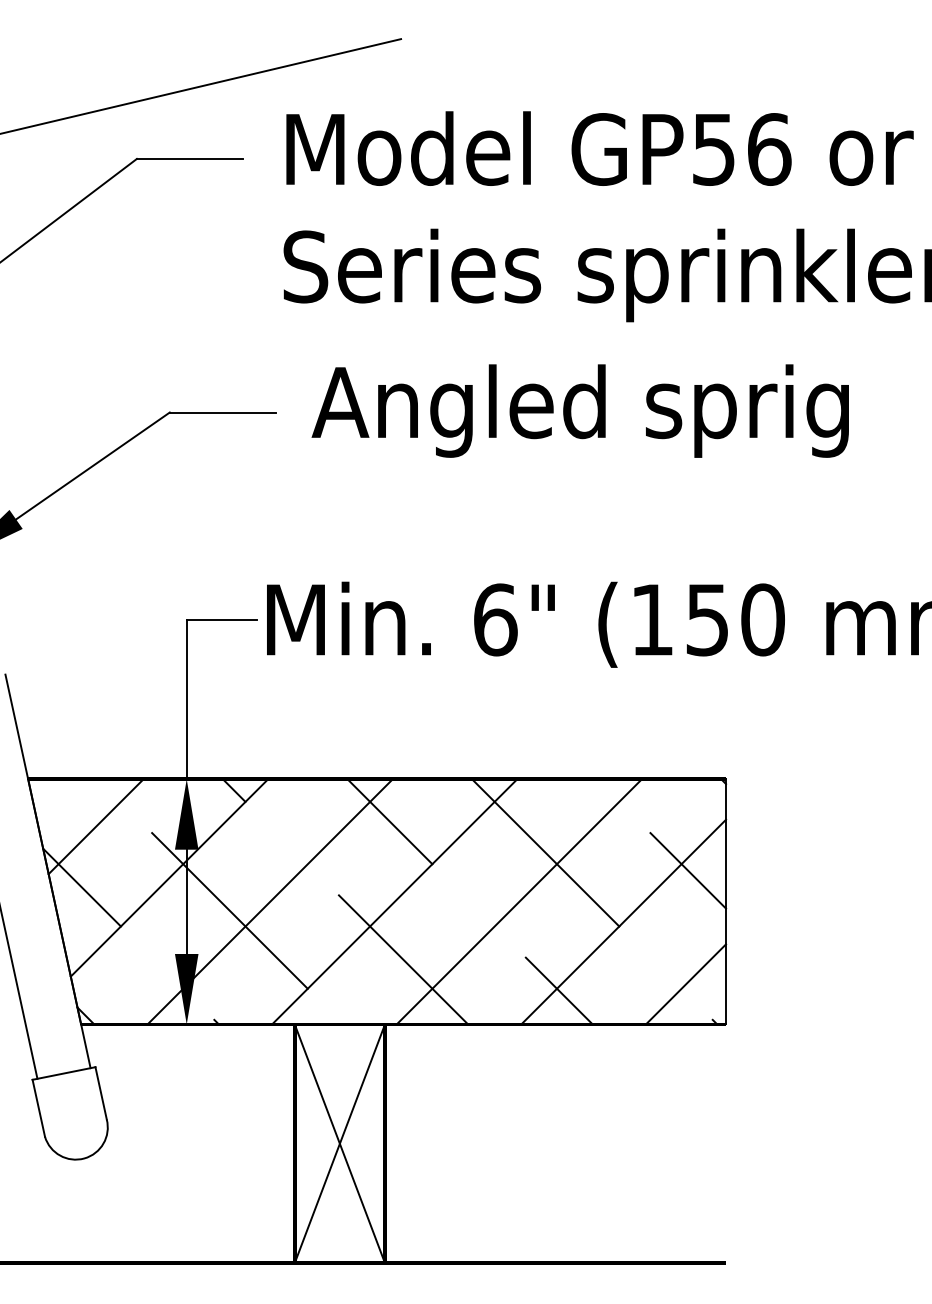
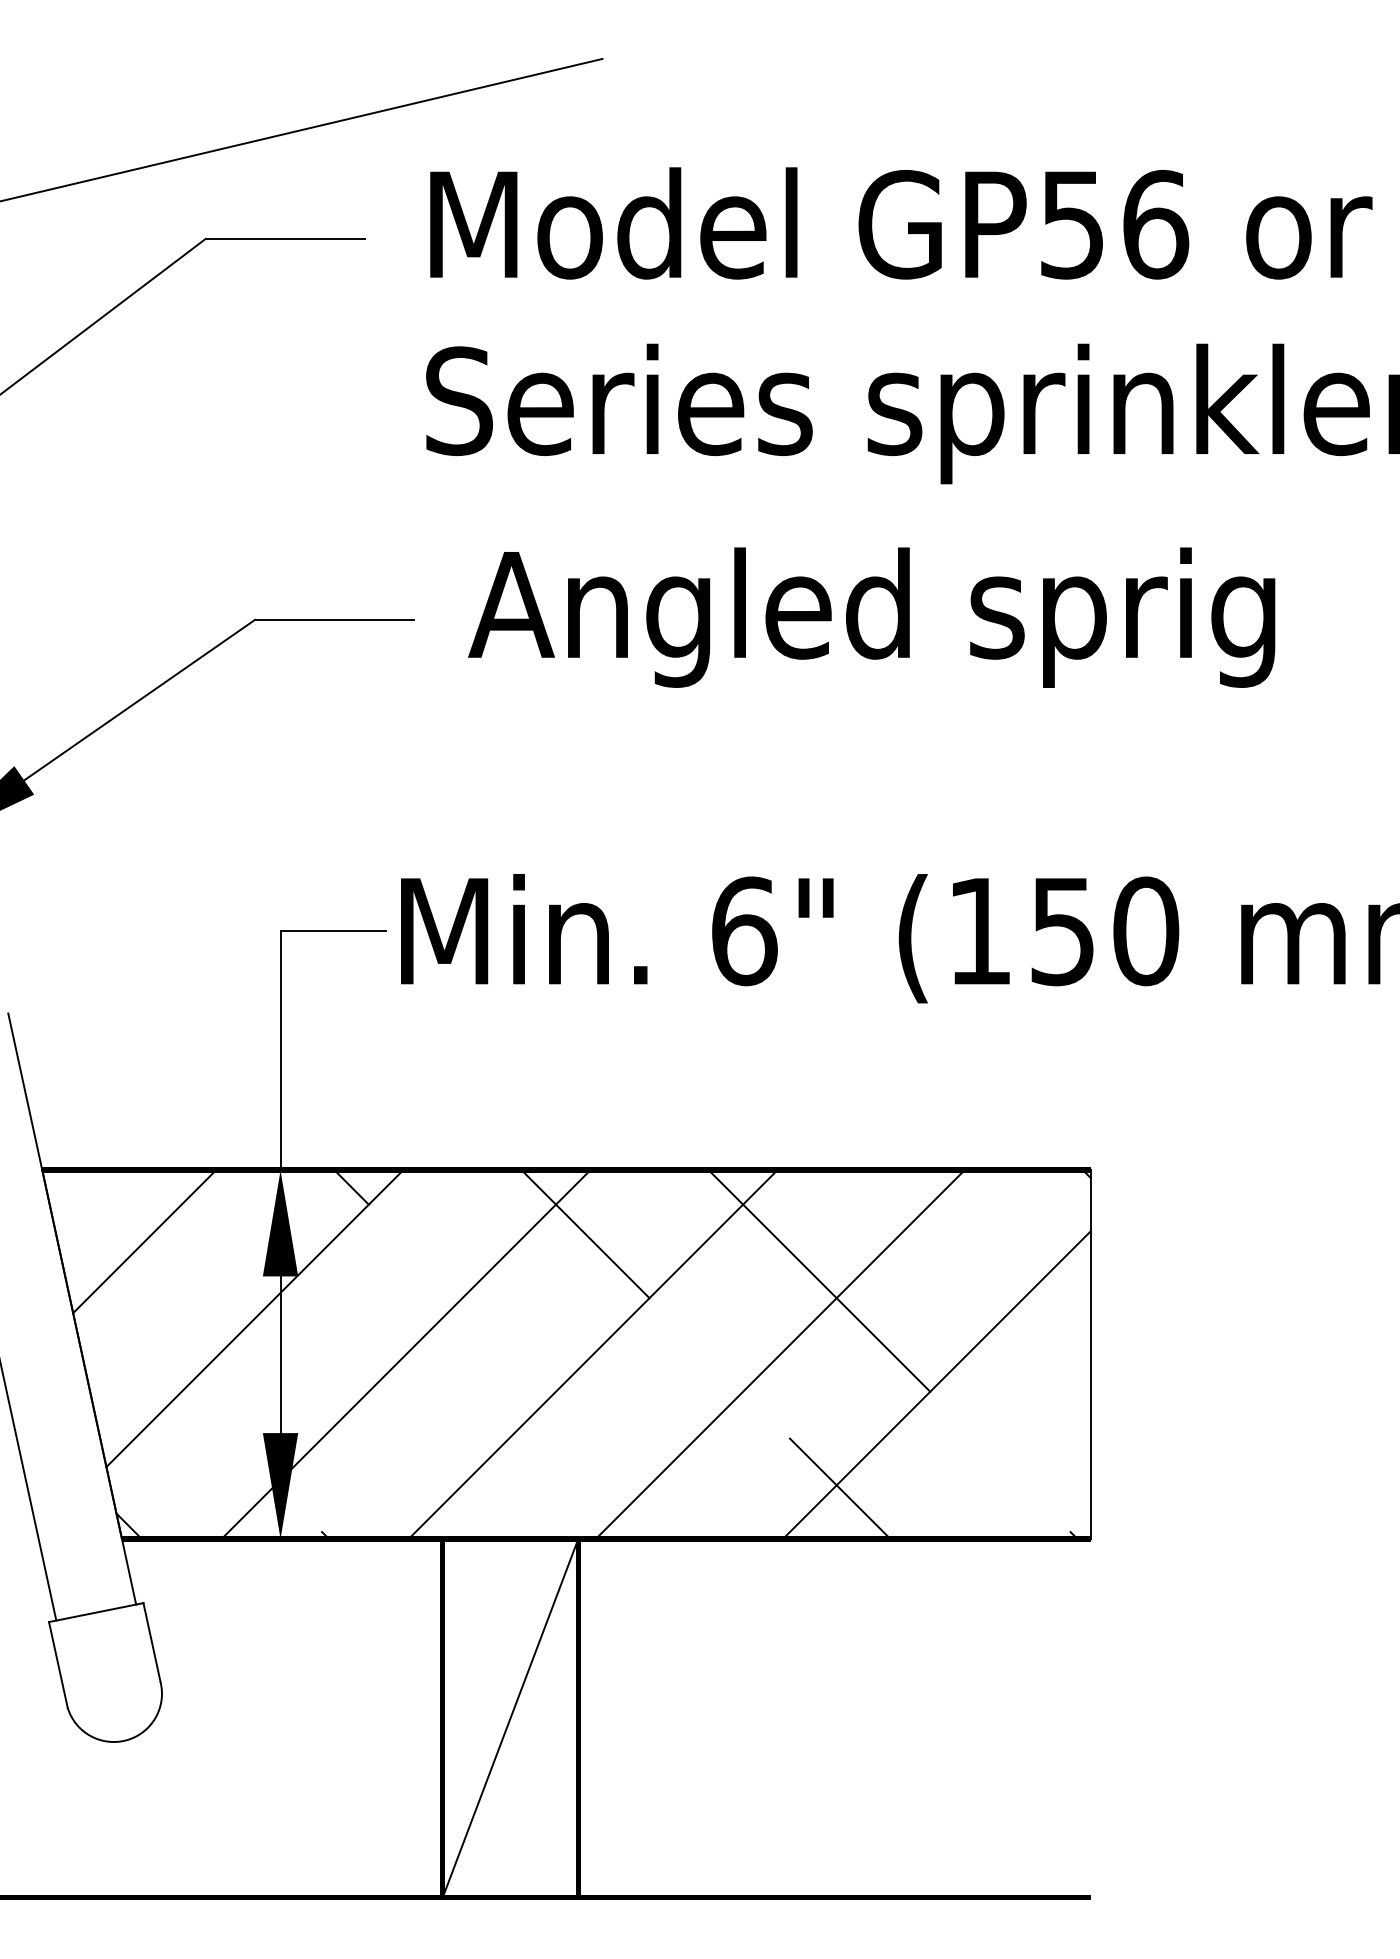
line: (688, 870) -> (1034, 1307), removed
line: (81, 887) -> (122, 1333), removed
line: (229, 910) -> (344, 1367), removed
line: (403, 959) -> (606, 1441), removed
line: (685, 984) -> (1029, 1478), removed
line: (339, 1143) -> (509, 1717), removed

